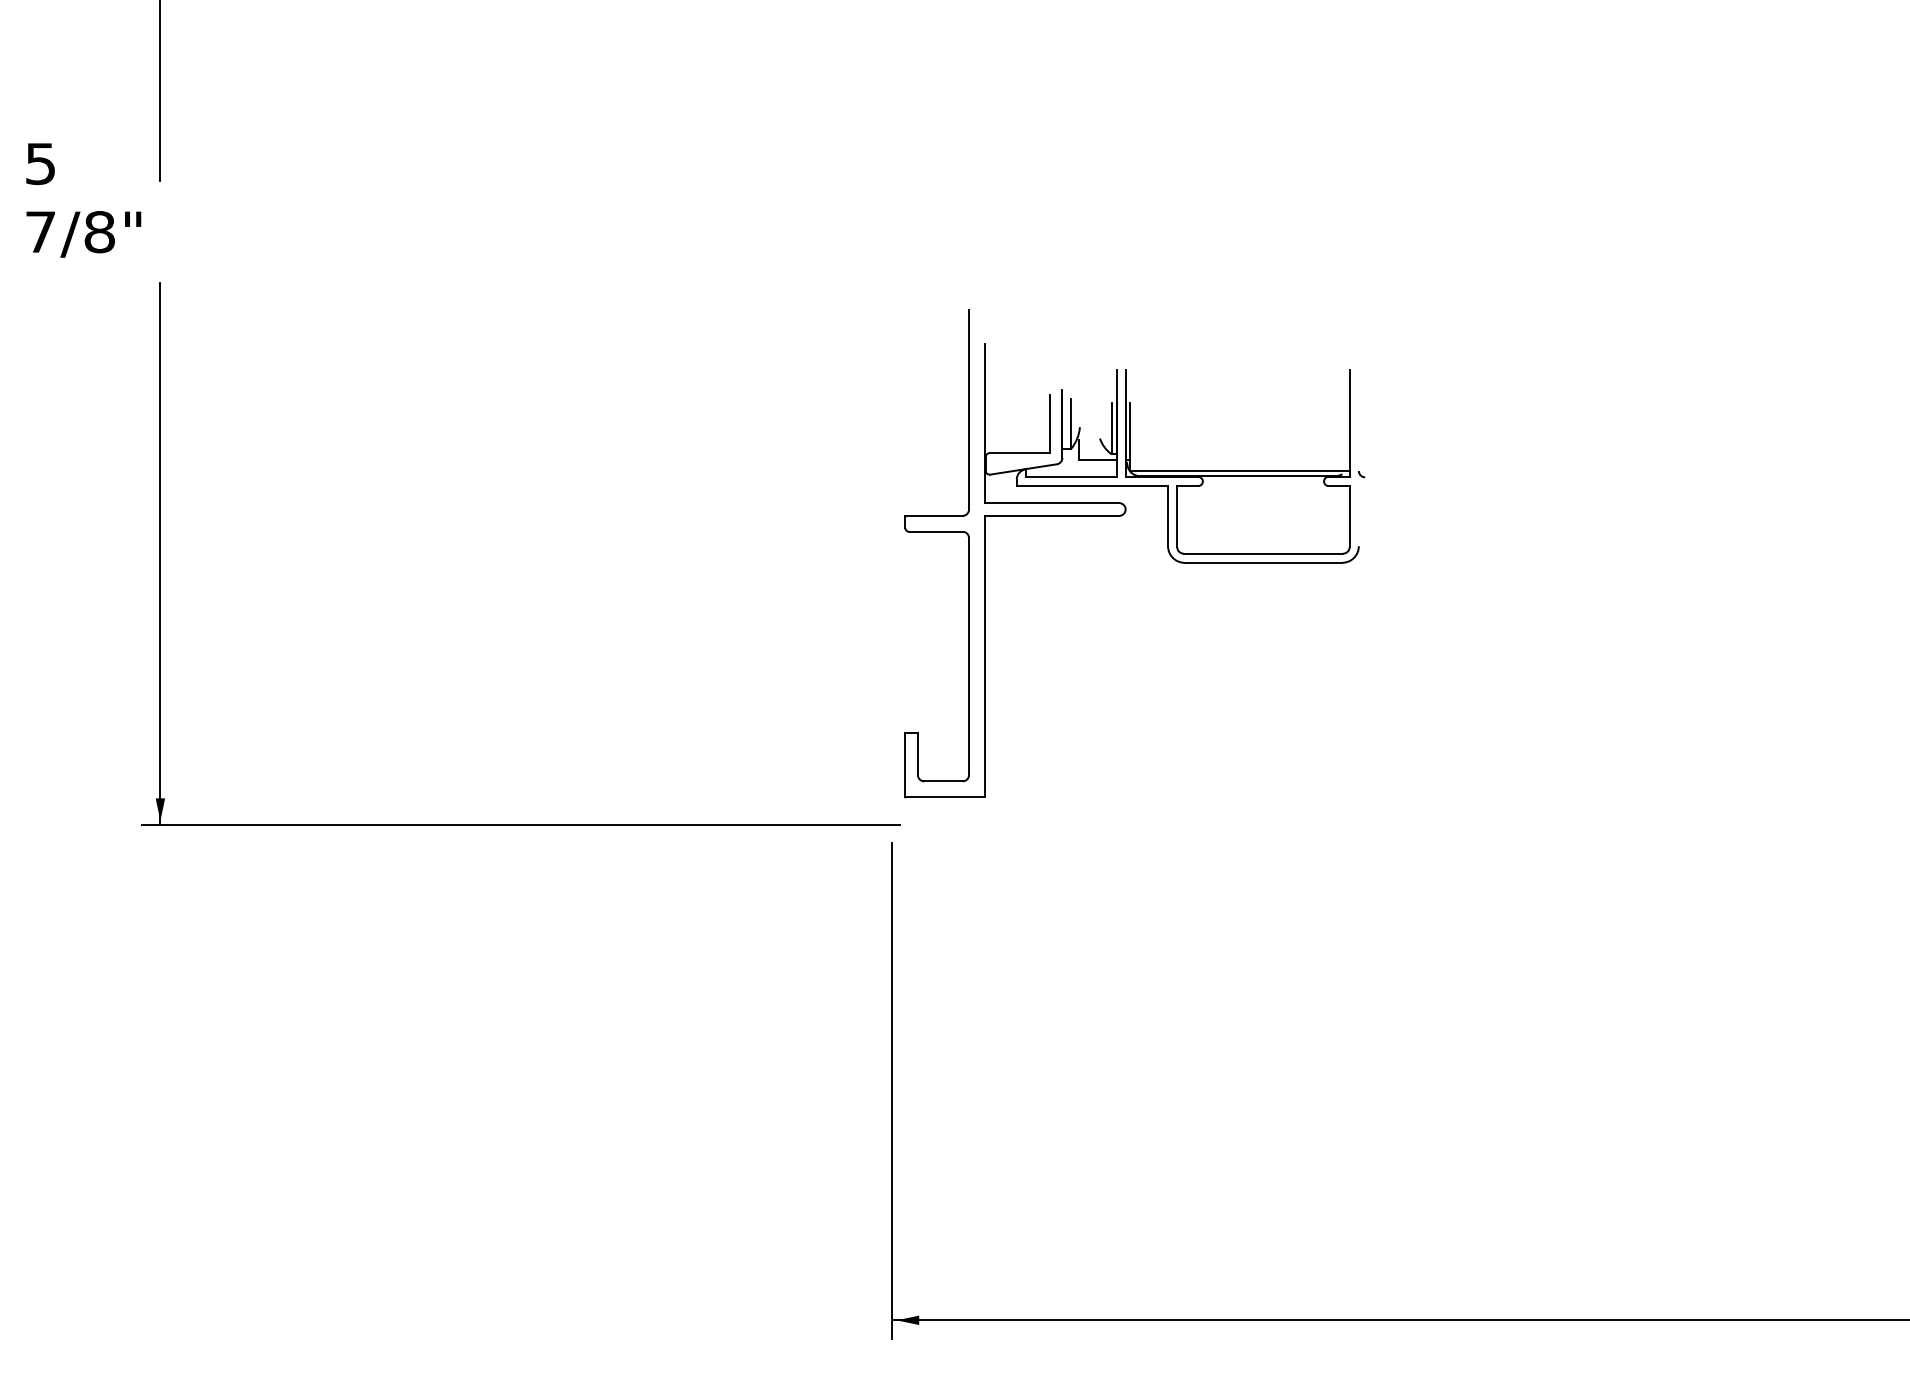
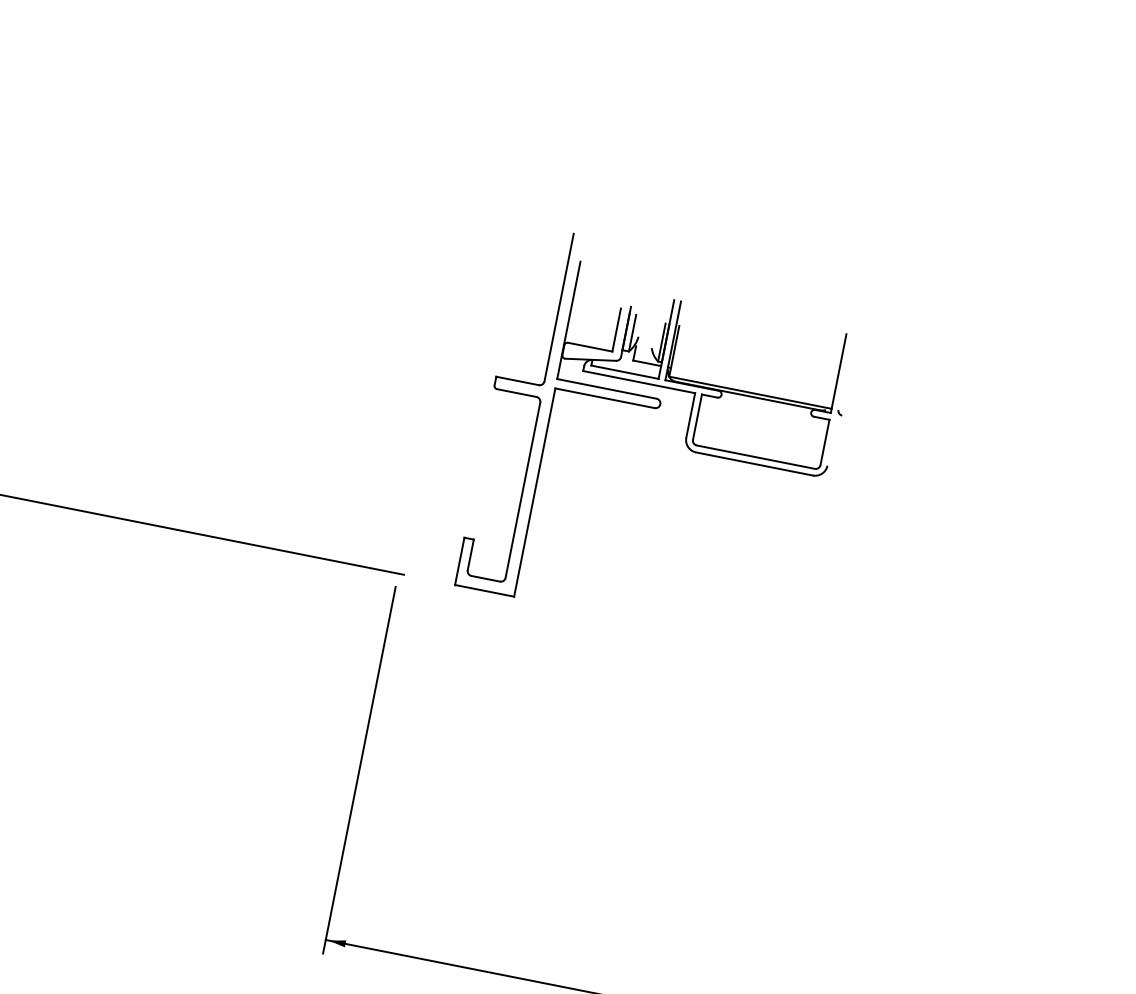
part: (1167, 550) -> (685, 440), moved

